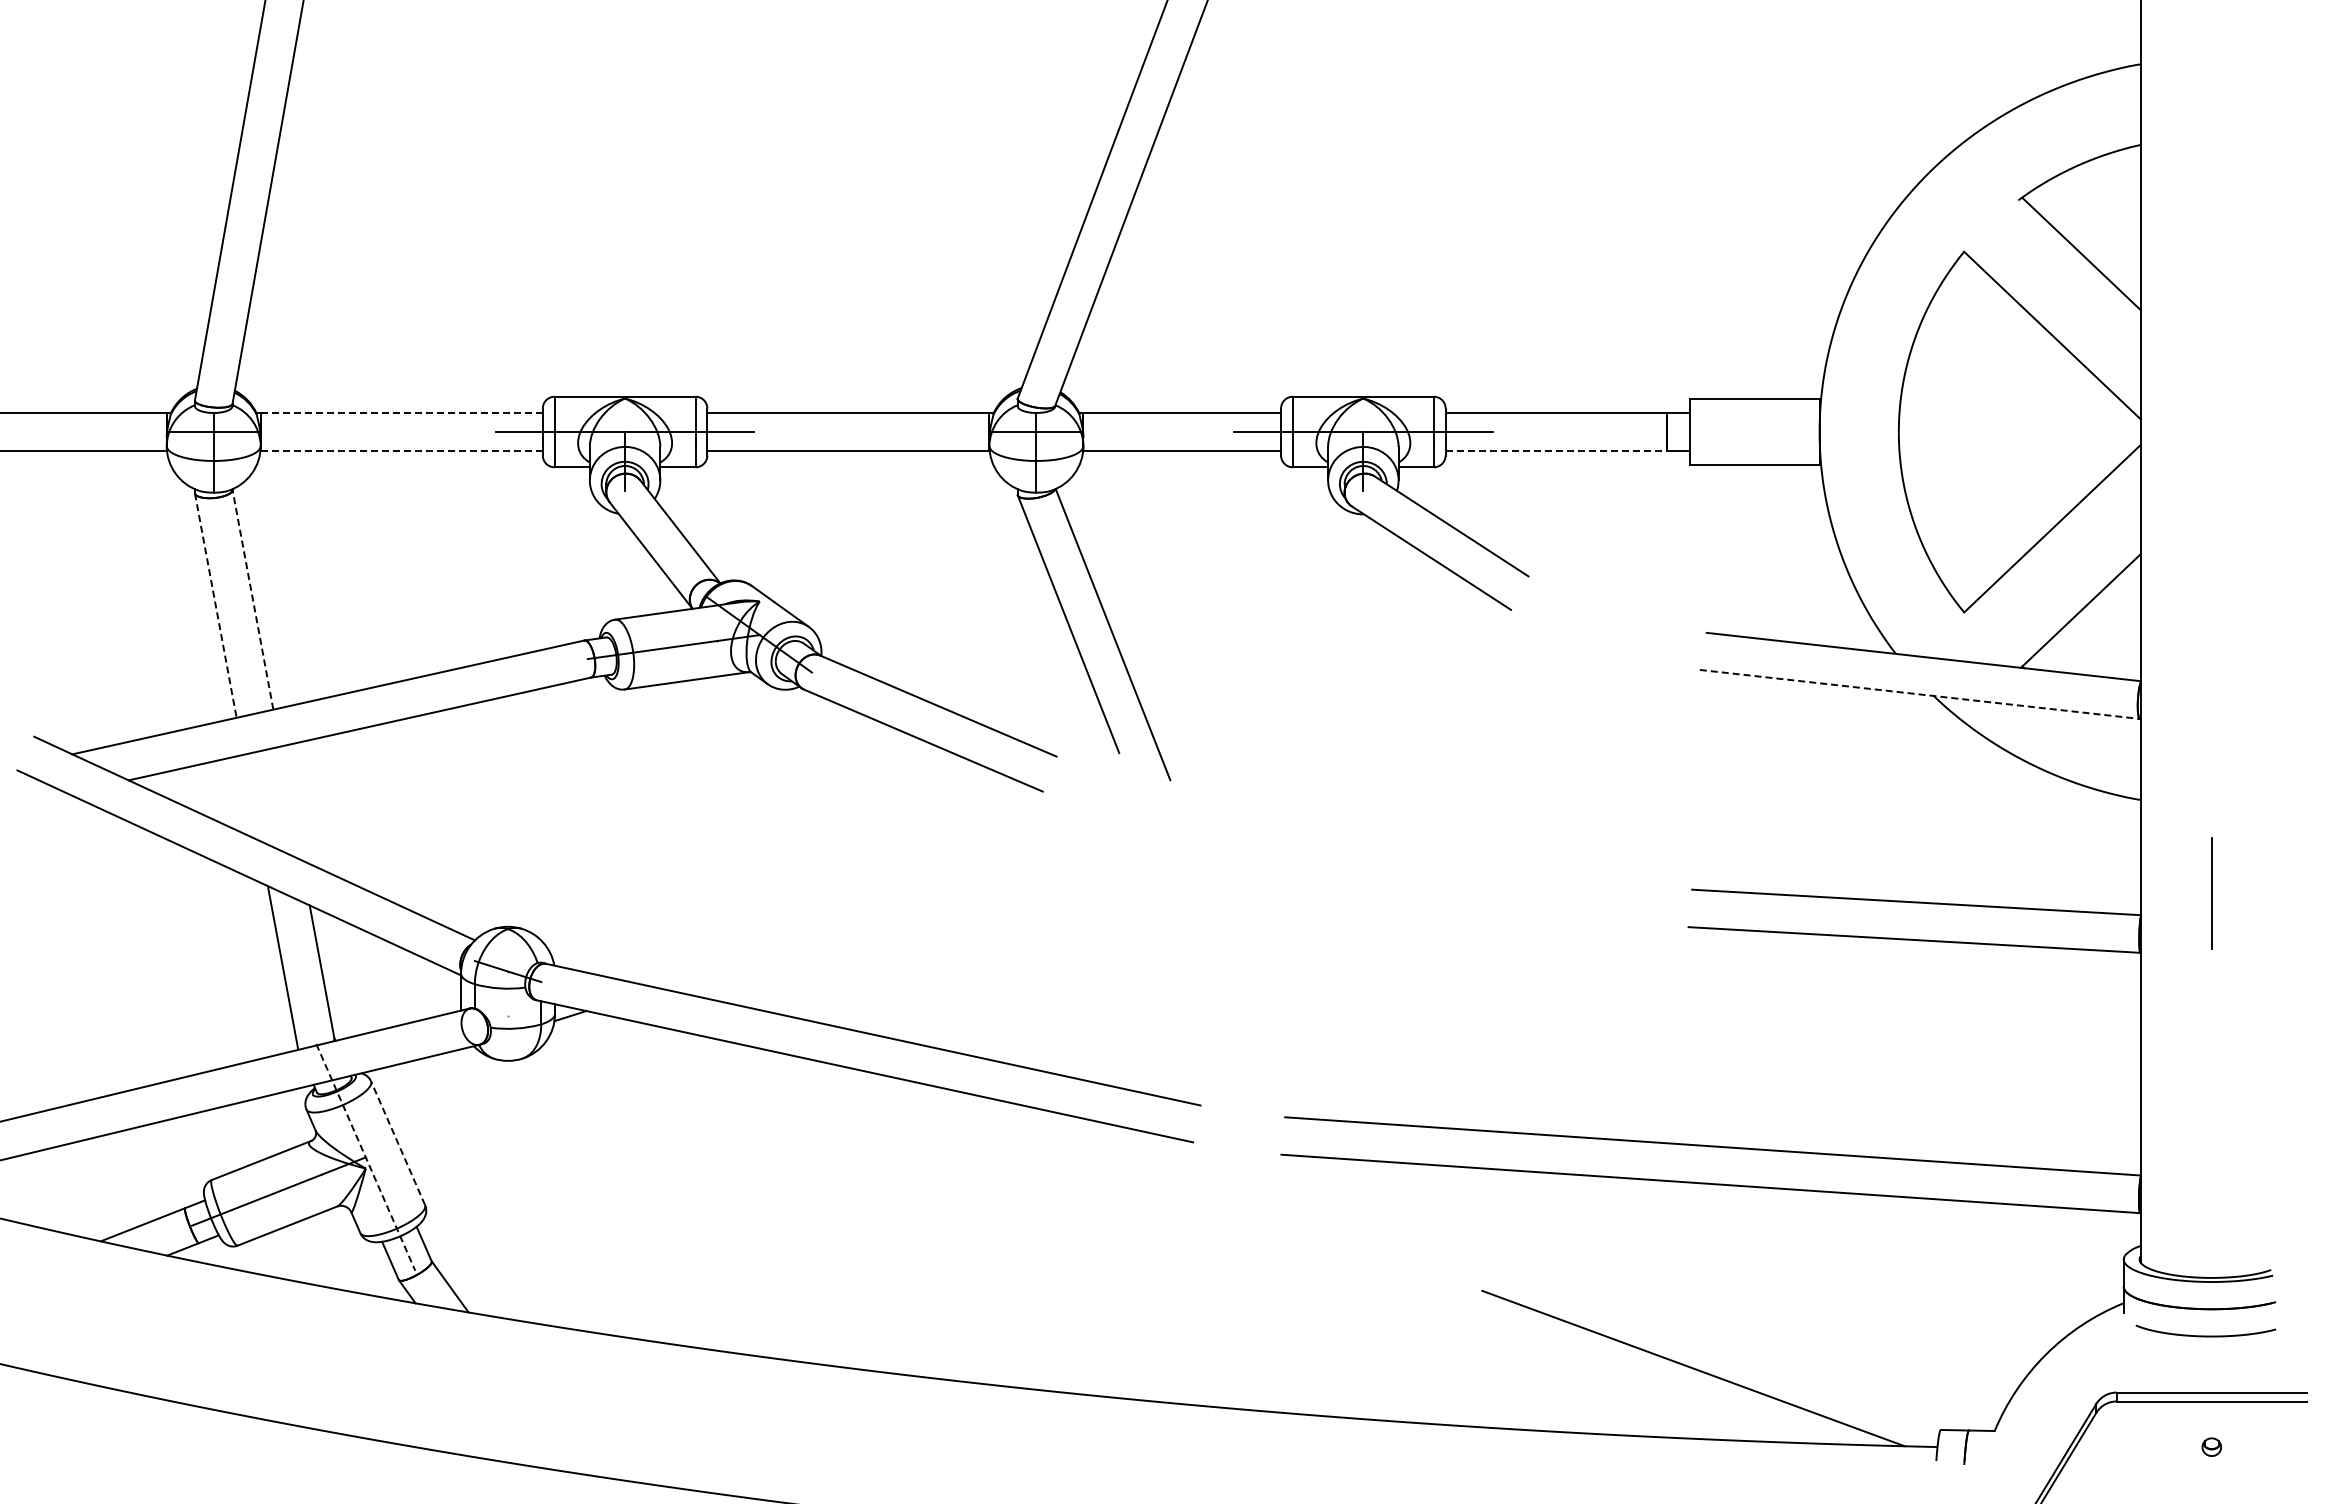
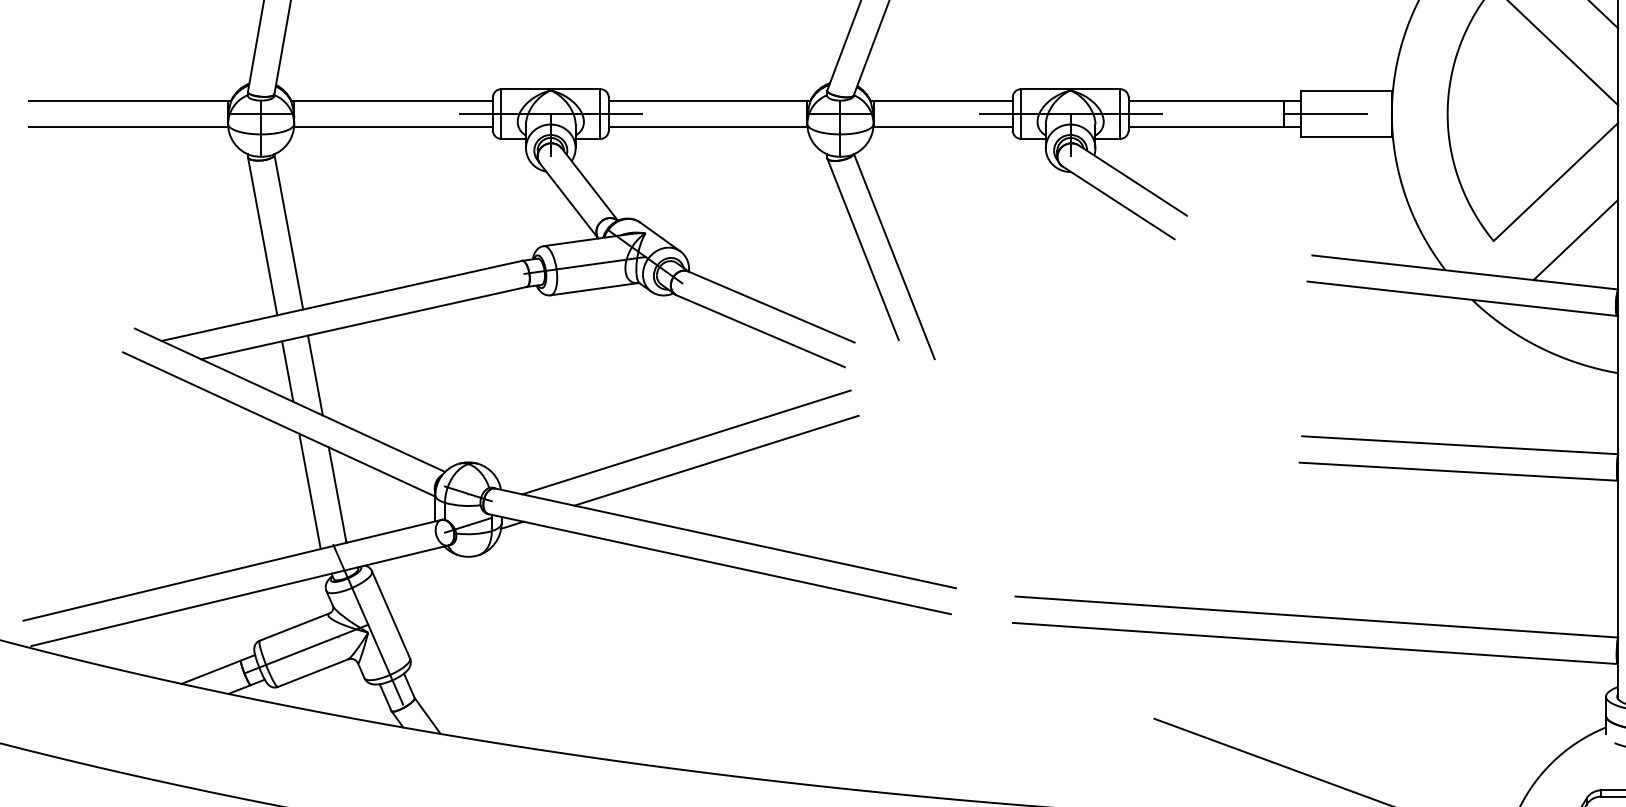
line: (401, 413) -> (393, 100), dashed -> solid
line: (1725, 432) -> (1325, 114), added
line: (402, 450) -> (394, 127), dashed -> solid
line: (1556, 450) -> (1206, 127), dashed -> solid
line: (252, 599) -> (288, 231), dashed -> solid
line: (215, 606) -> (262, 236), dashed -> solid
line: (1920, 694) -> (1462, 298), dashed -> solid
line: (251, 797) -> (287, 371), added
line: (290, 803) -> (315, 375), added
line: (817, 898) -> (686, 442), added
line: (860, 924) -> (716, 460), added
line: (507, 1015) -> (468, 524), added
line: (397, 1142) -> (390, 614), dashed -> solid
line: (365, 1157) -> (368, 624), dashed -> solid

